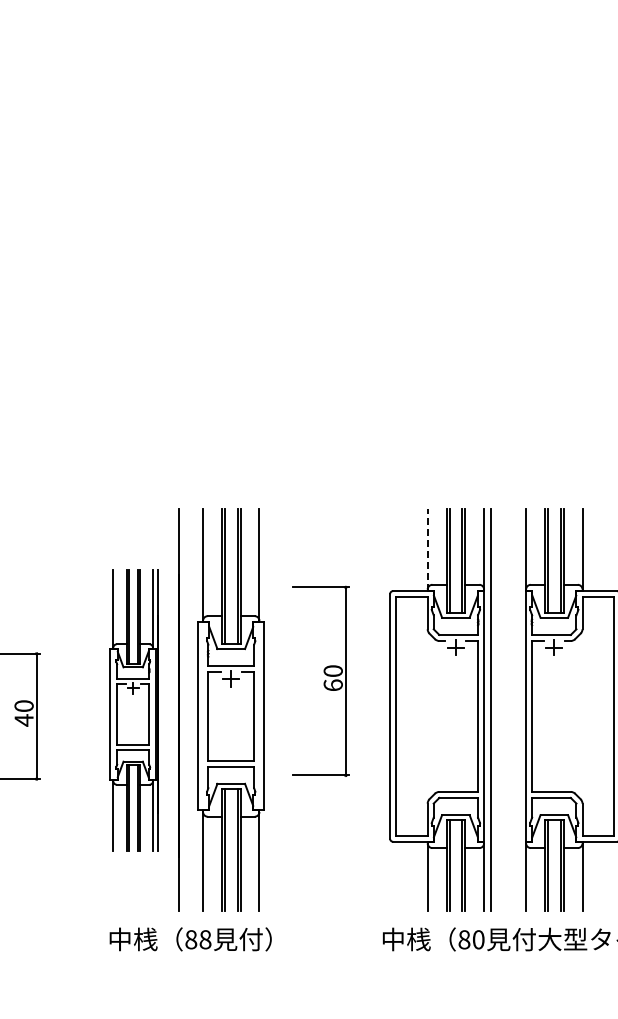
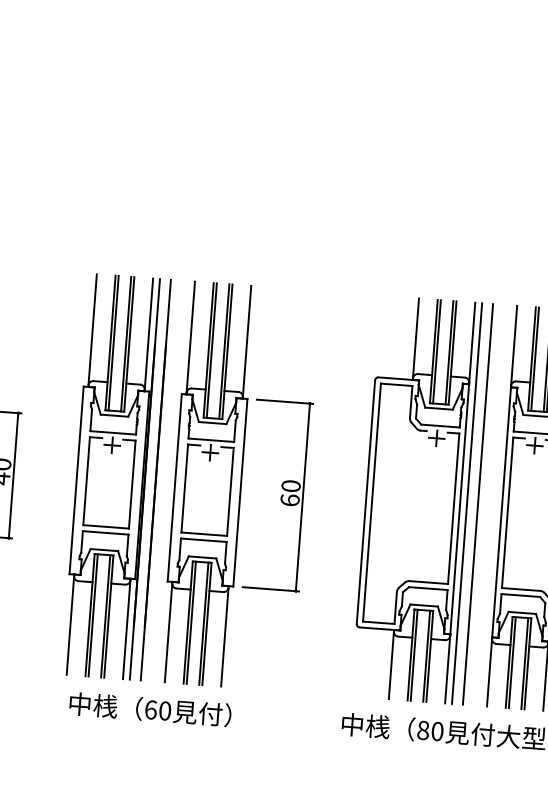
line: (427, 550) -> (415, 339), dashed -> solid
part: (320, 680) -> (277, 494), moved
part: (133, 709) -> (110, 476), size x1.43
line: (501, 710) -> (477, 504), added
text: (198, 939) -> (158, 710), 88 -> 60

